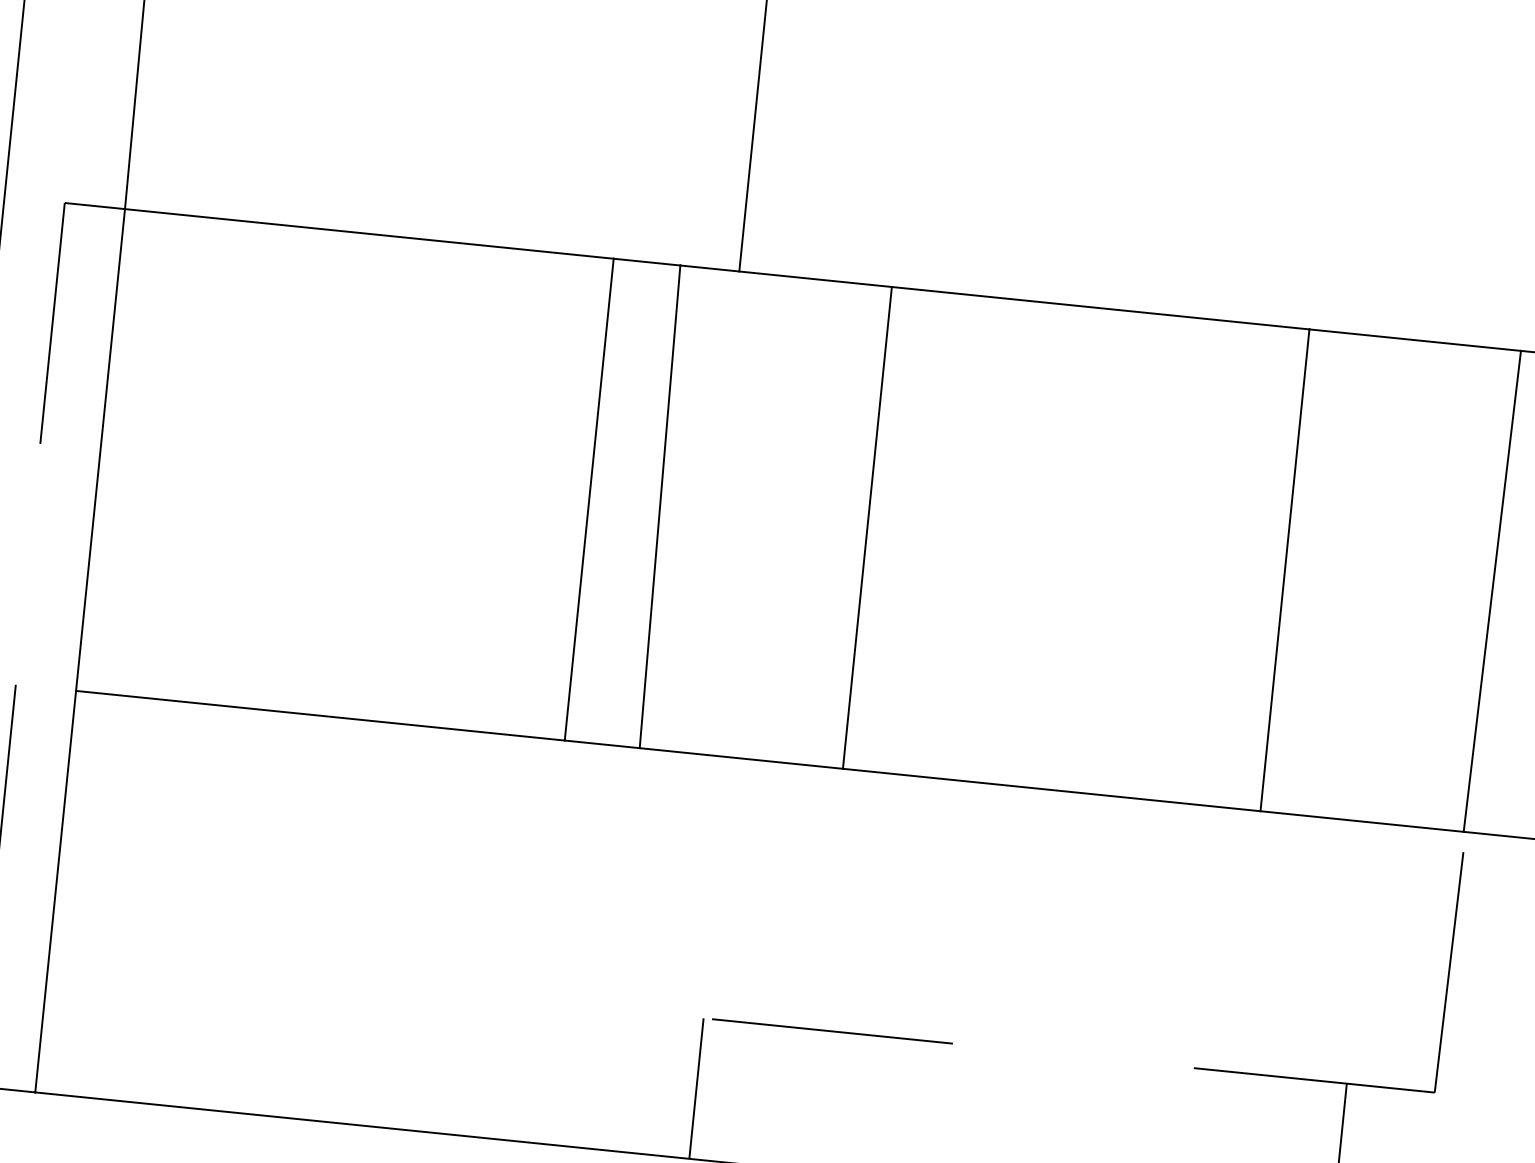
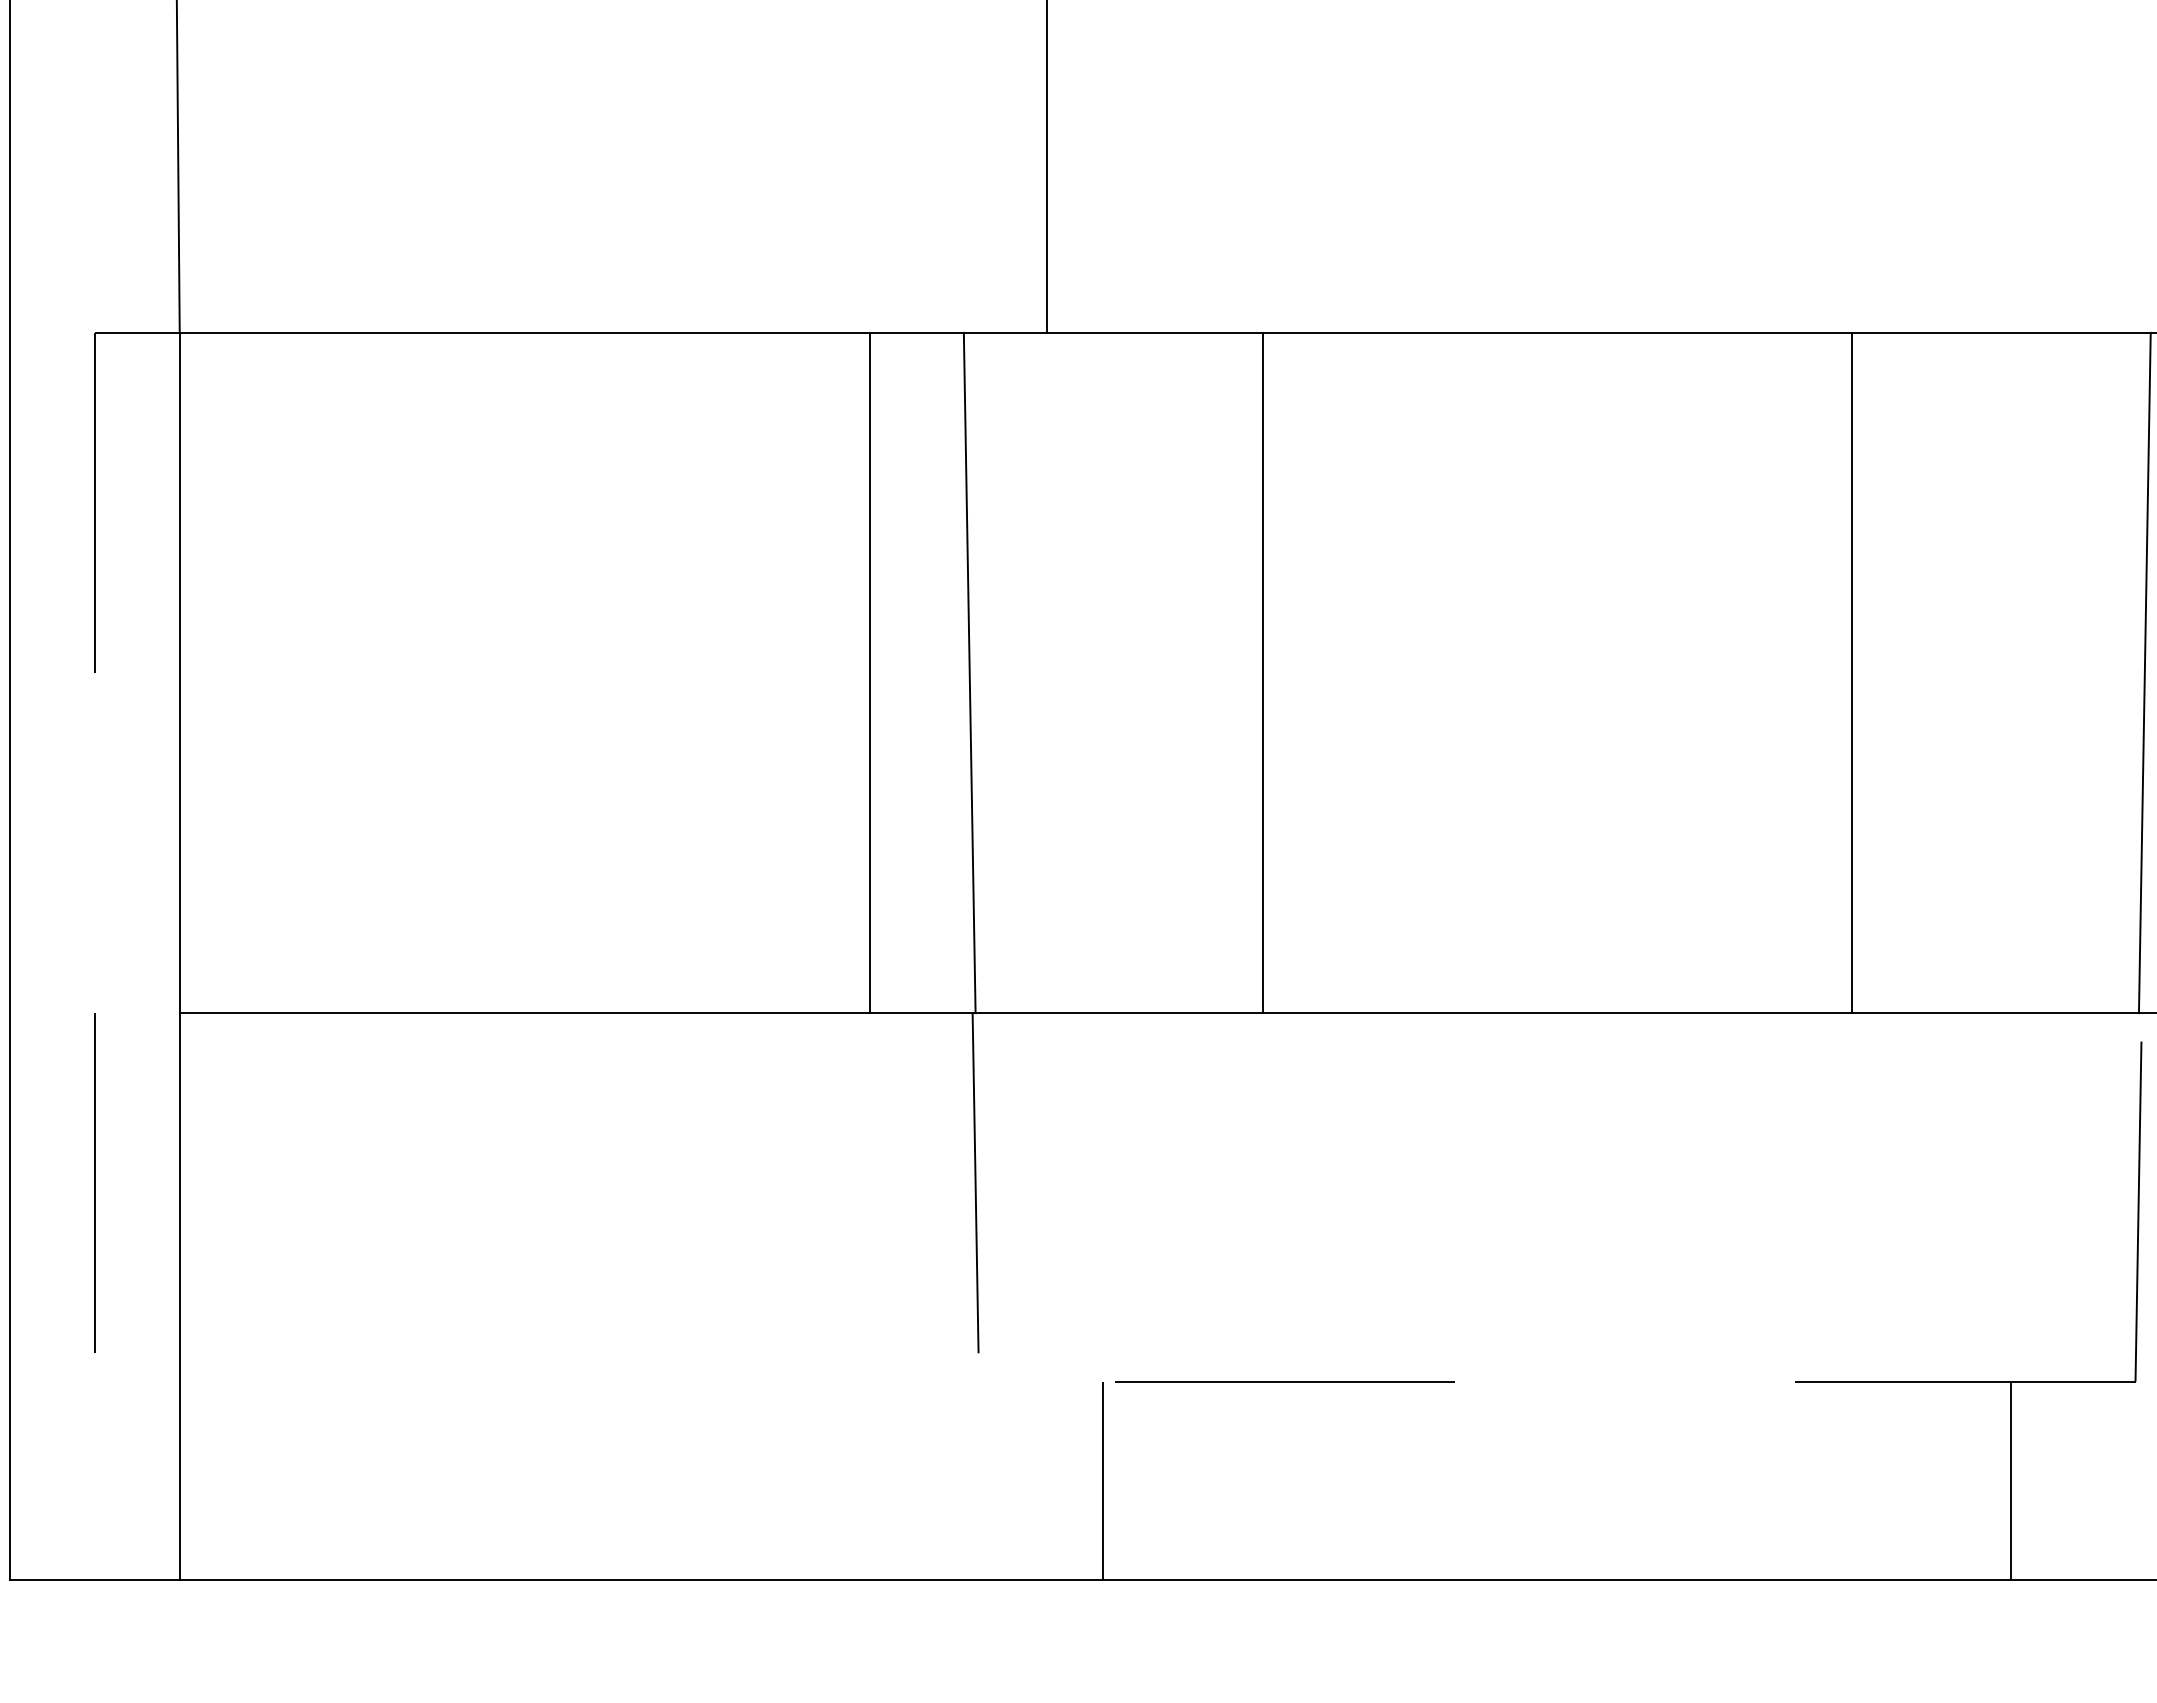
line: (626, 878) -> (975, 1197), added

